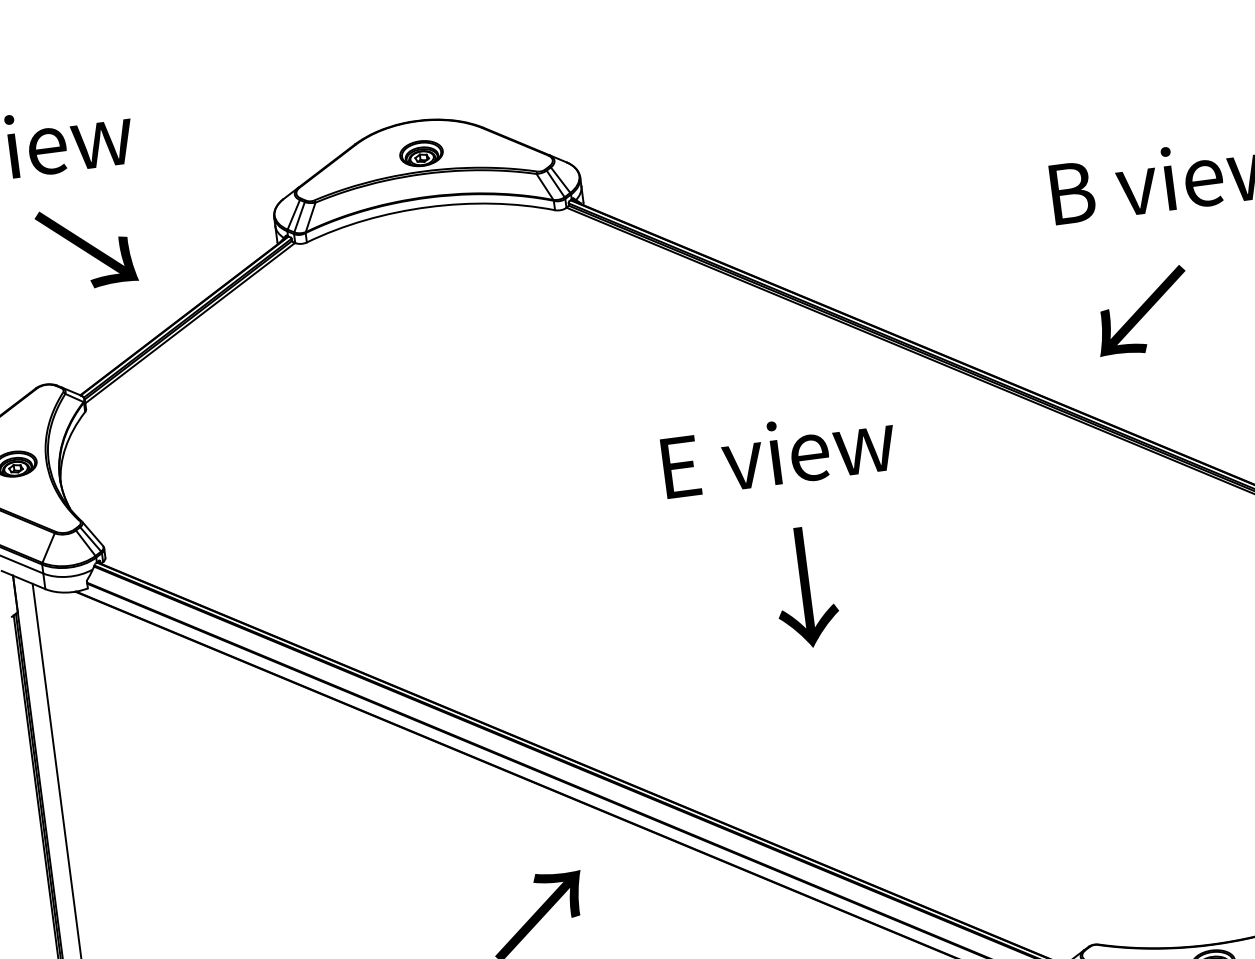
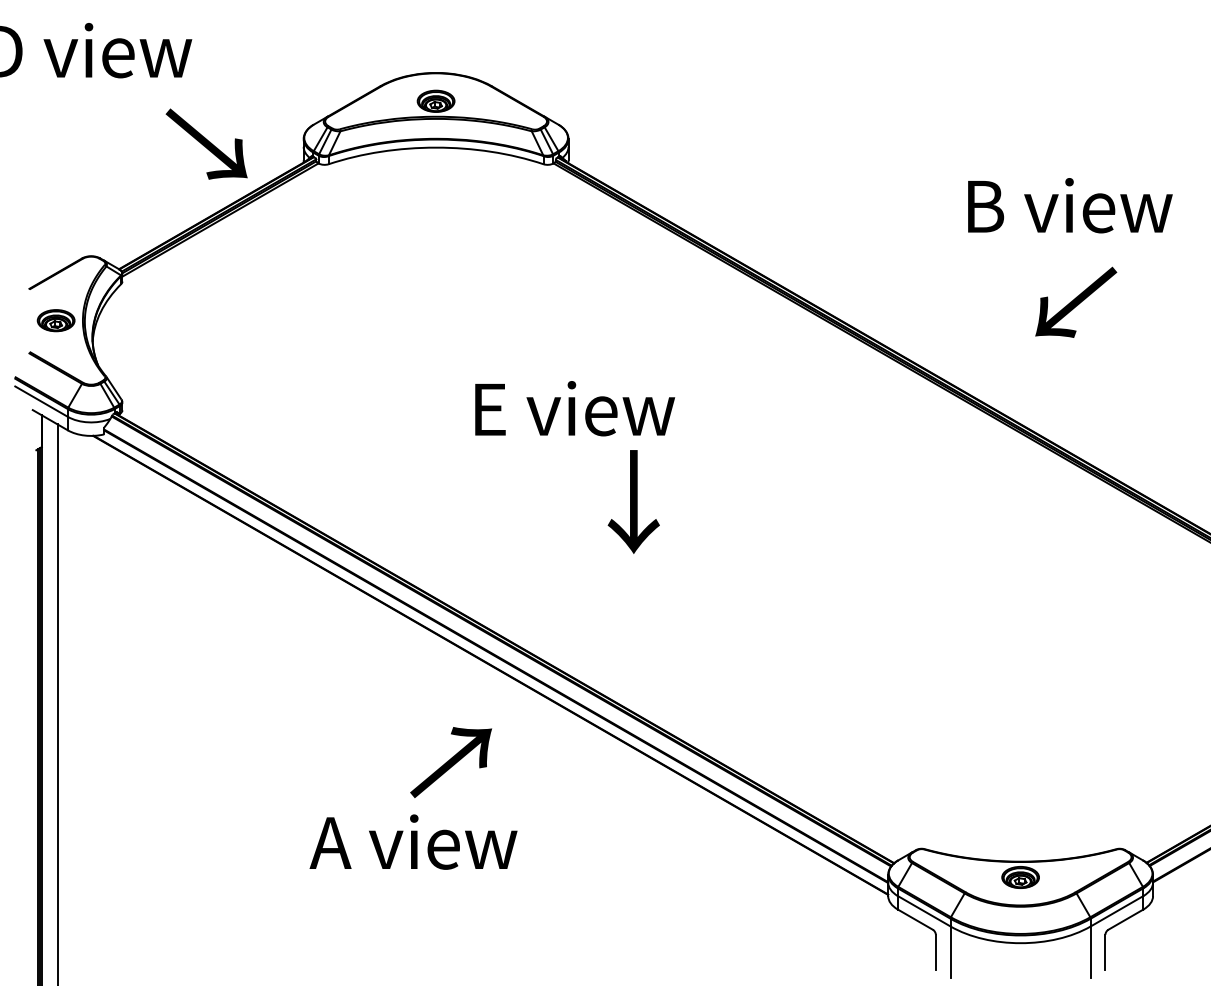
text: (86, 246) -> (206, 143), moved
text: (1142, 310) -> (1076, 301), moved
text: (779, 452) -> (575, 408), moved
text: (804, 587) -> (633, 501), moved

